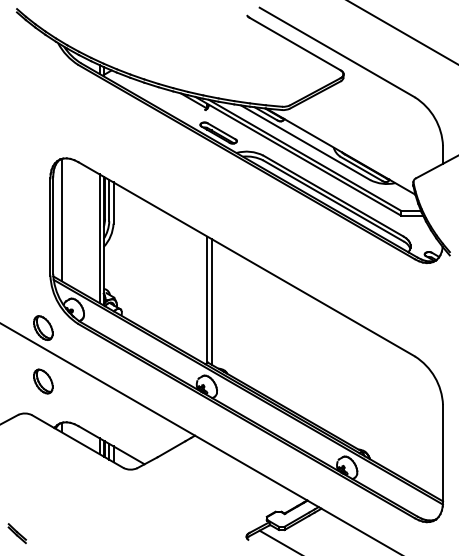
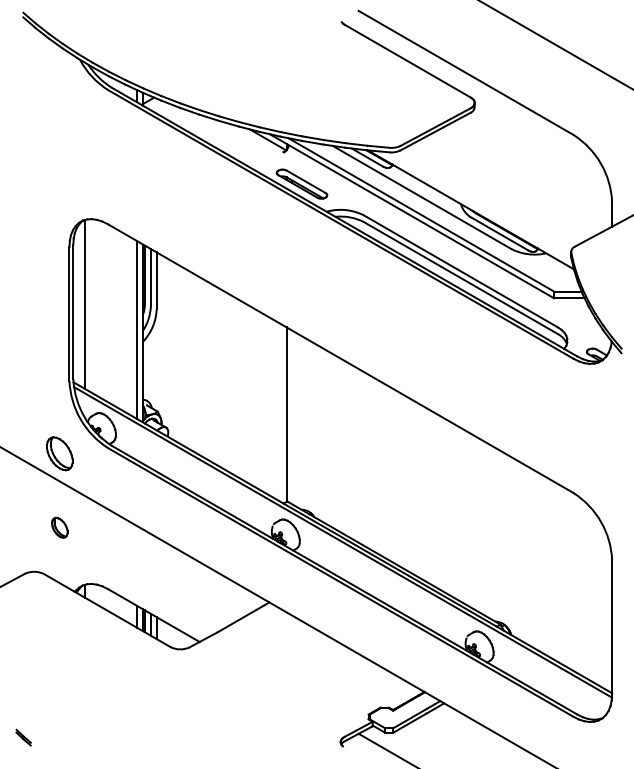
line: (211, 301) -> (292, 417), removed
part: (43, 381) -> (59, 527), size x0.6
part: (17, 533) -> (23, 737), size x0.6

